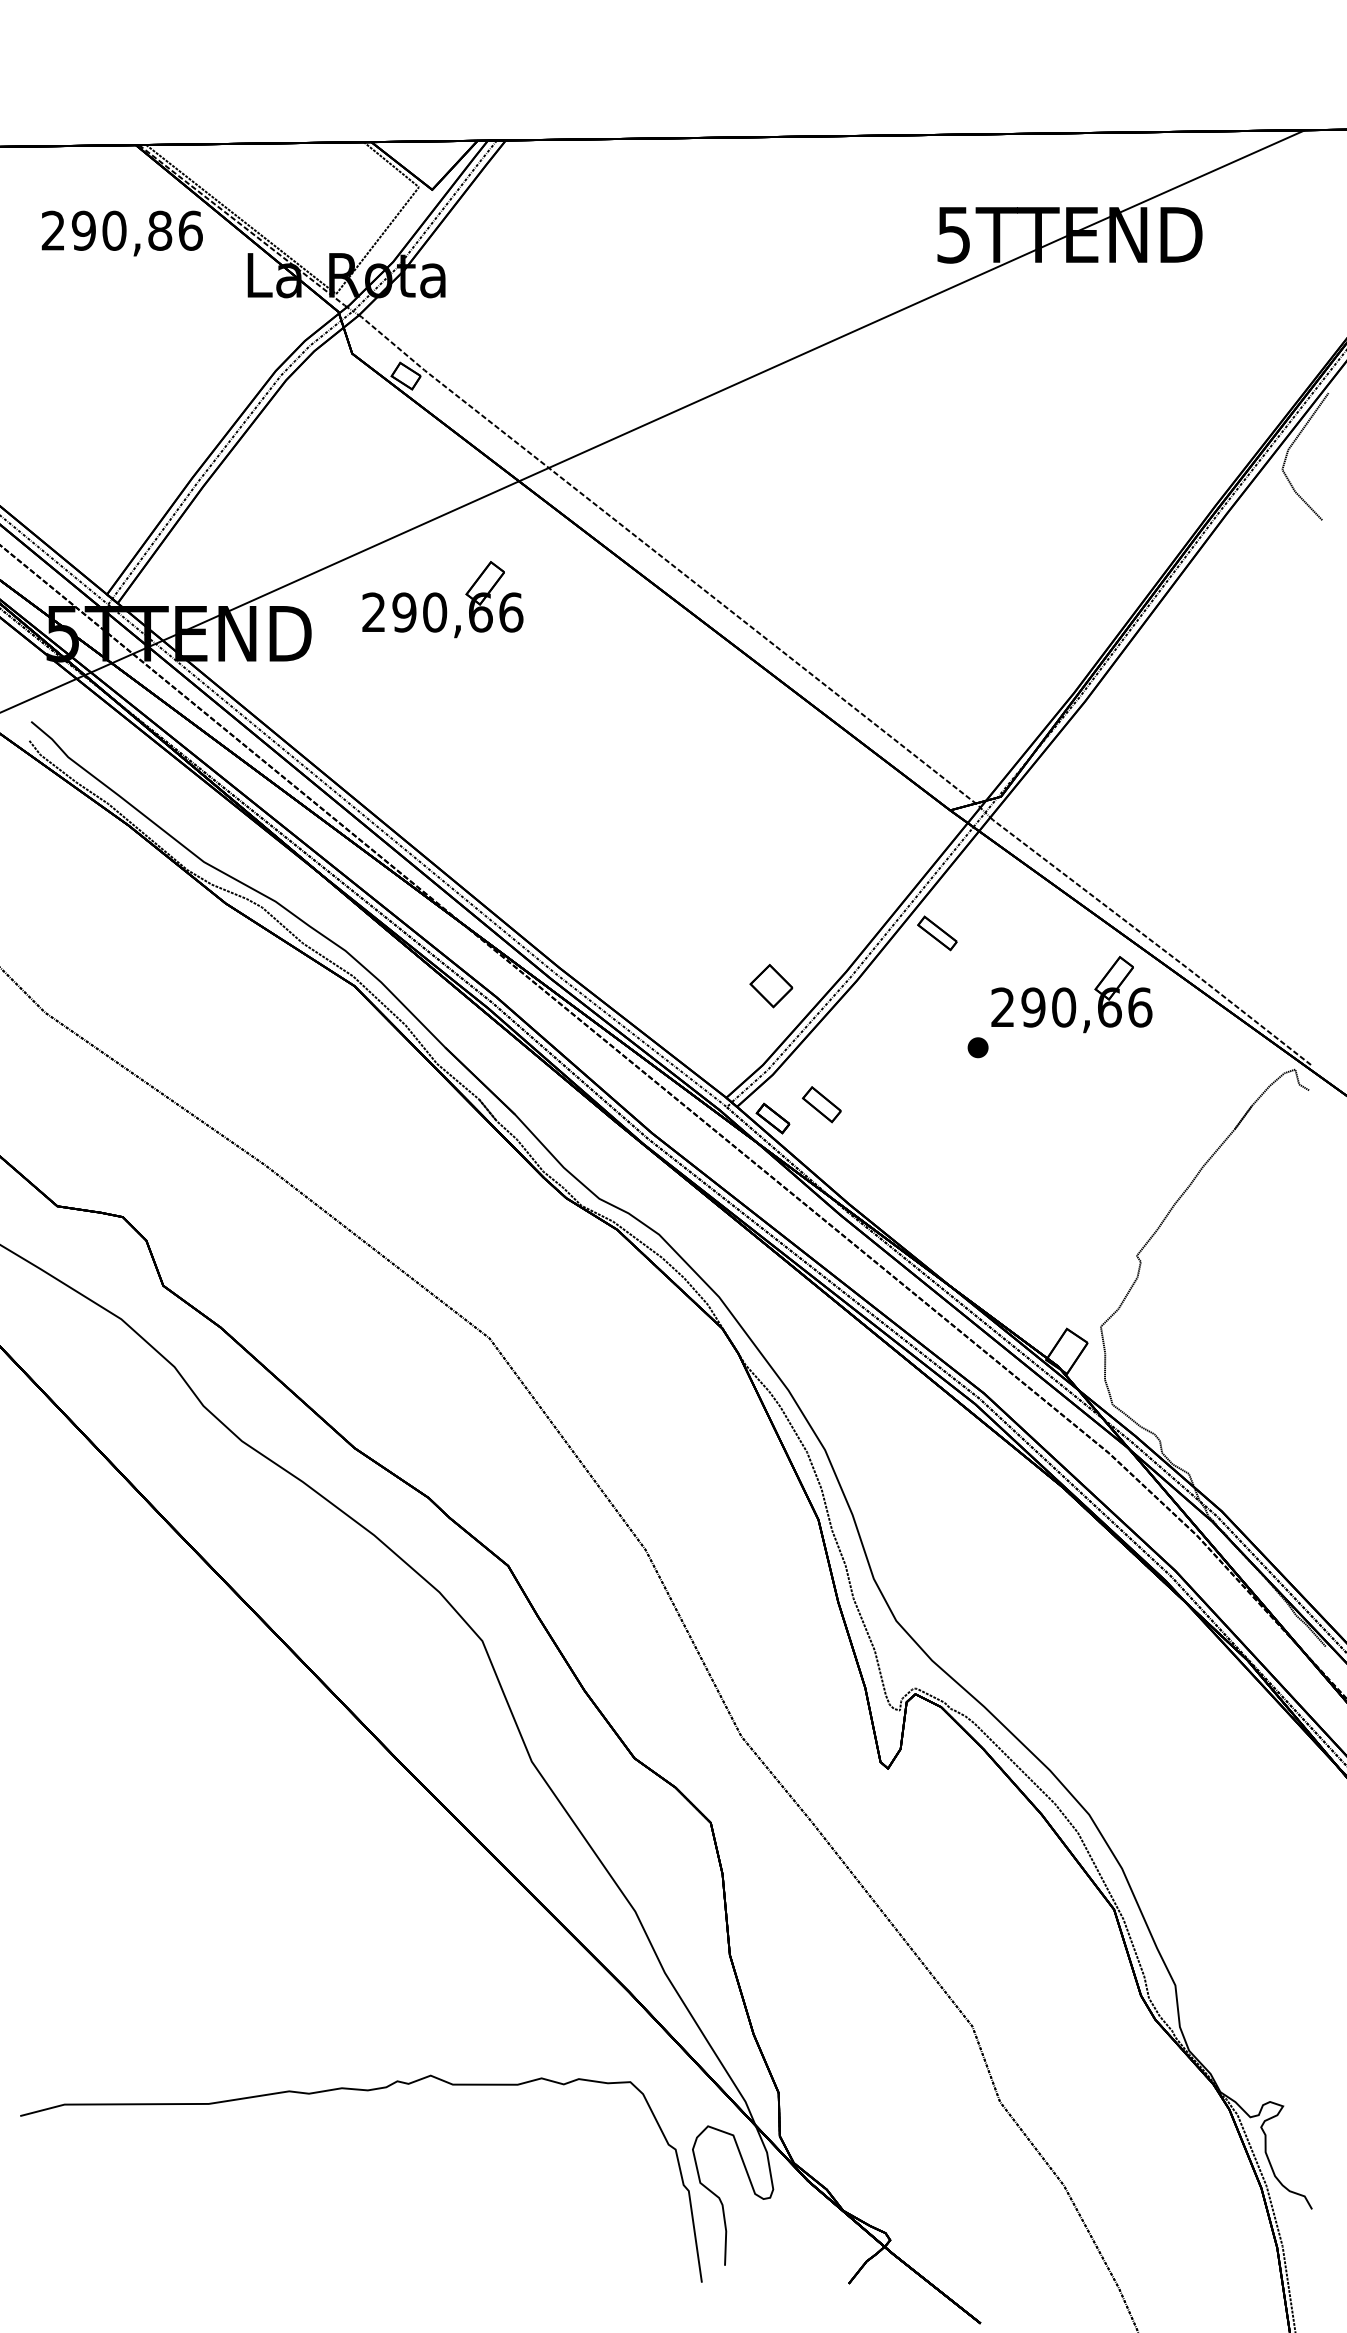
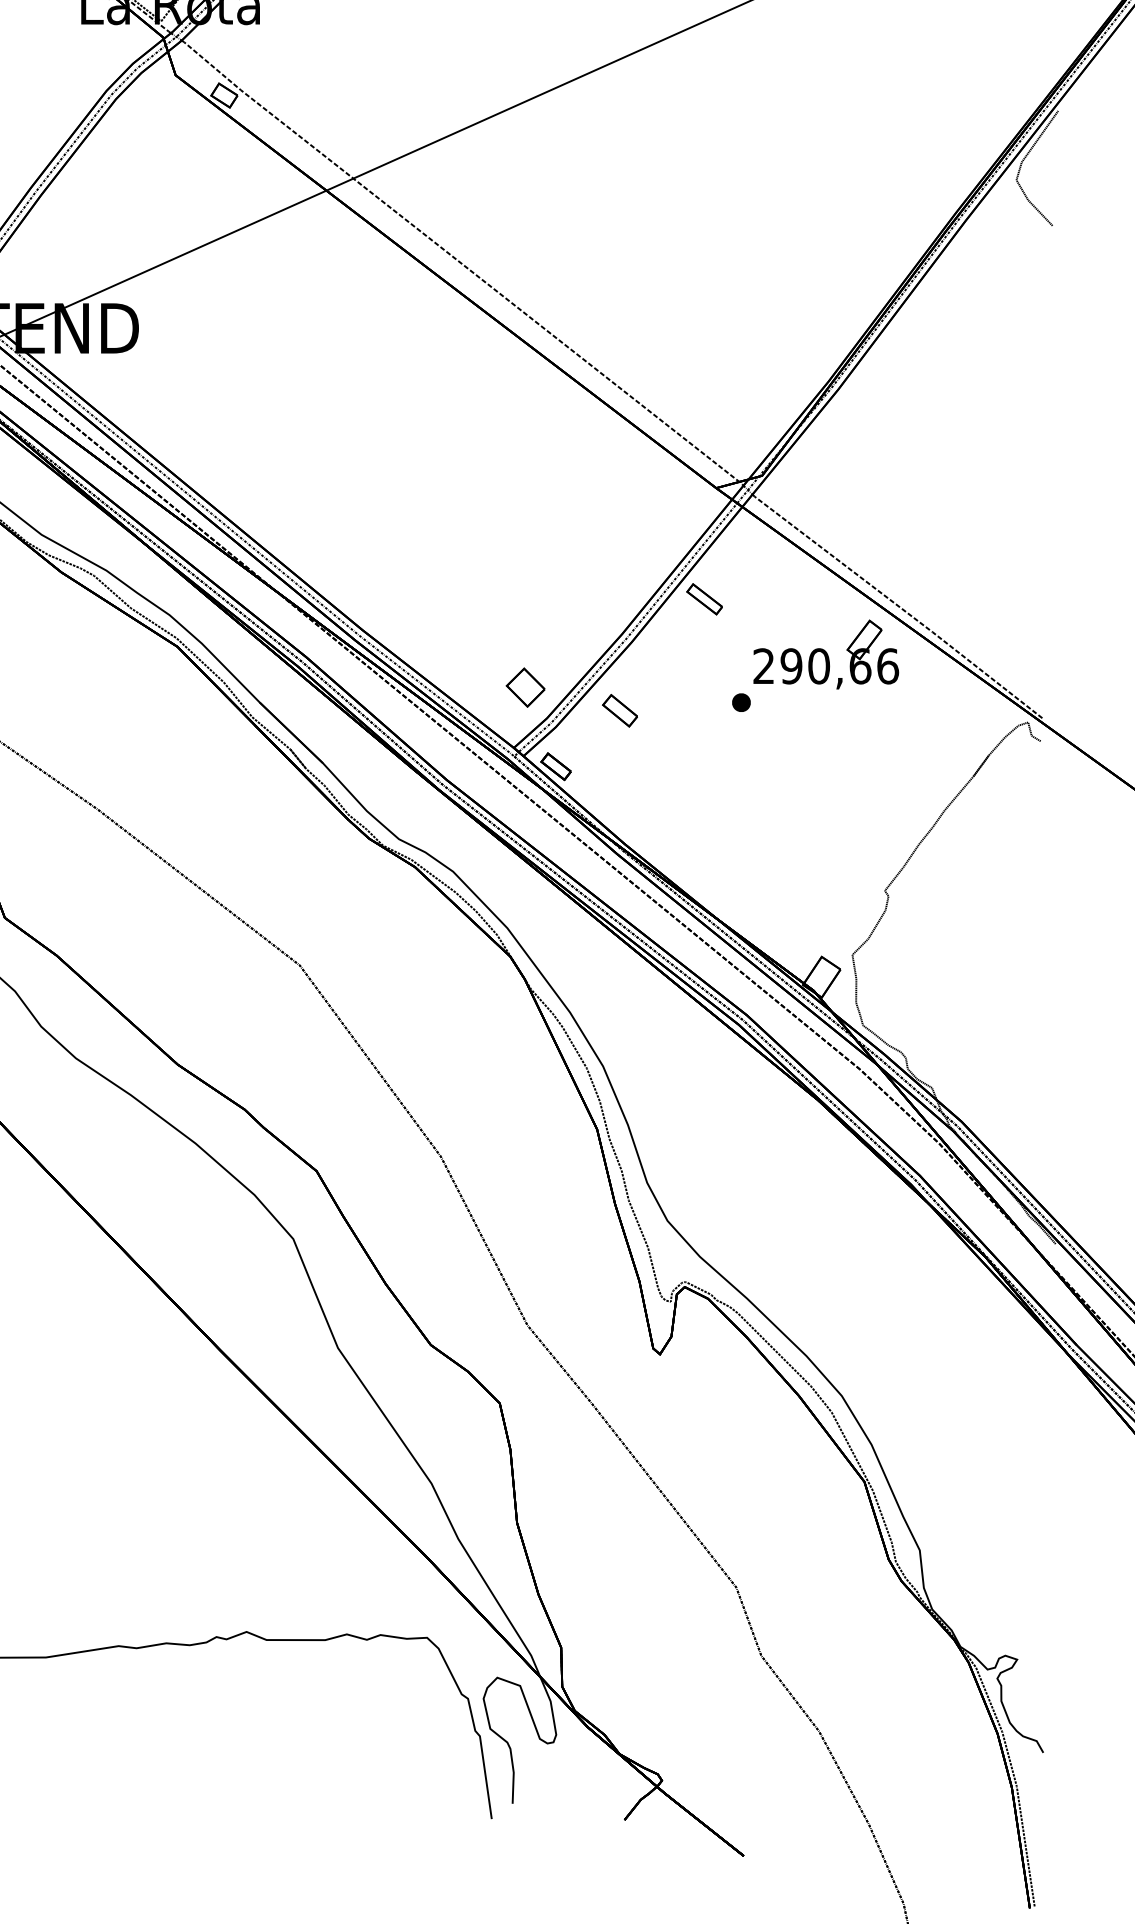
part: (442, 599) -> (257, 297), removed
part: (771, 986) -> (525, 688), moved
part: (821, 1104) -> (619, 710), moved

